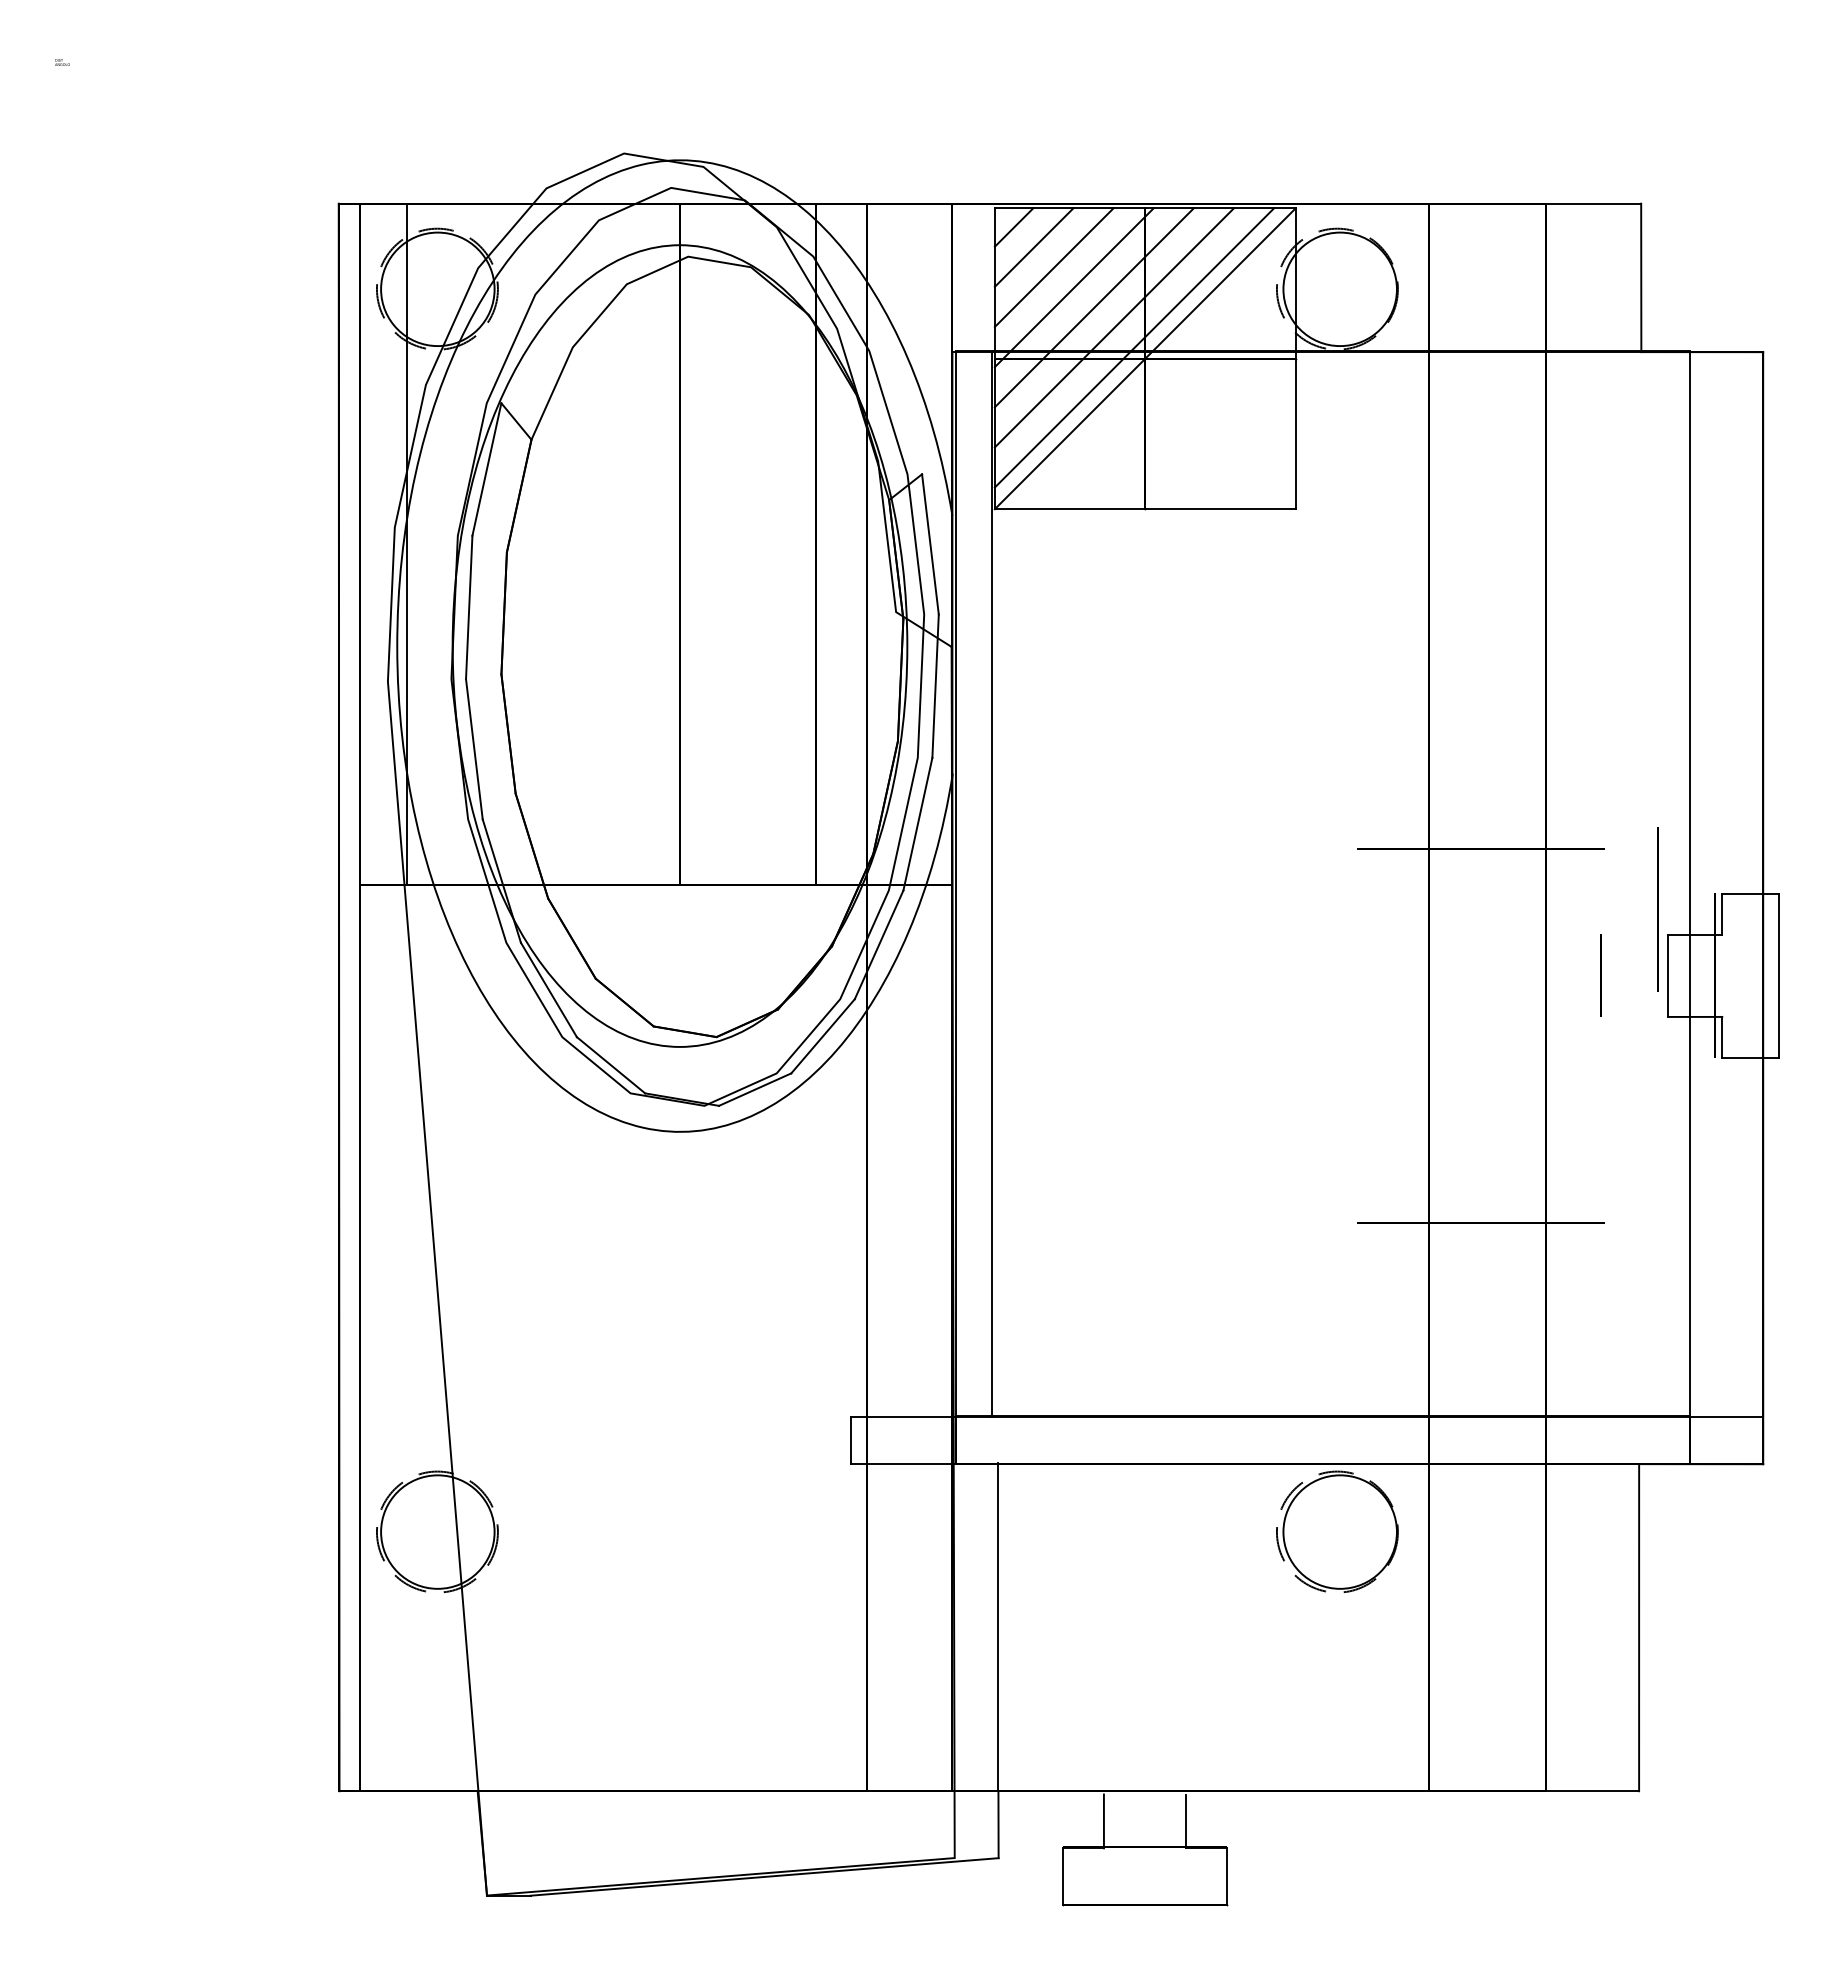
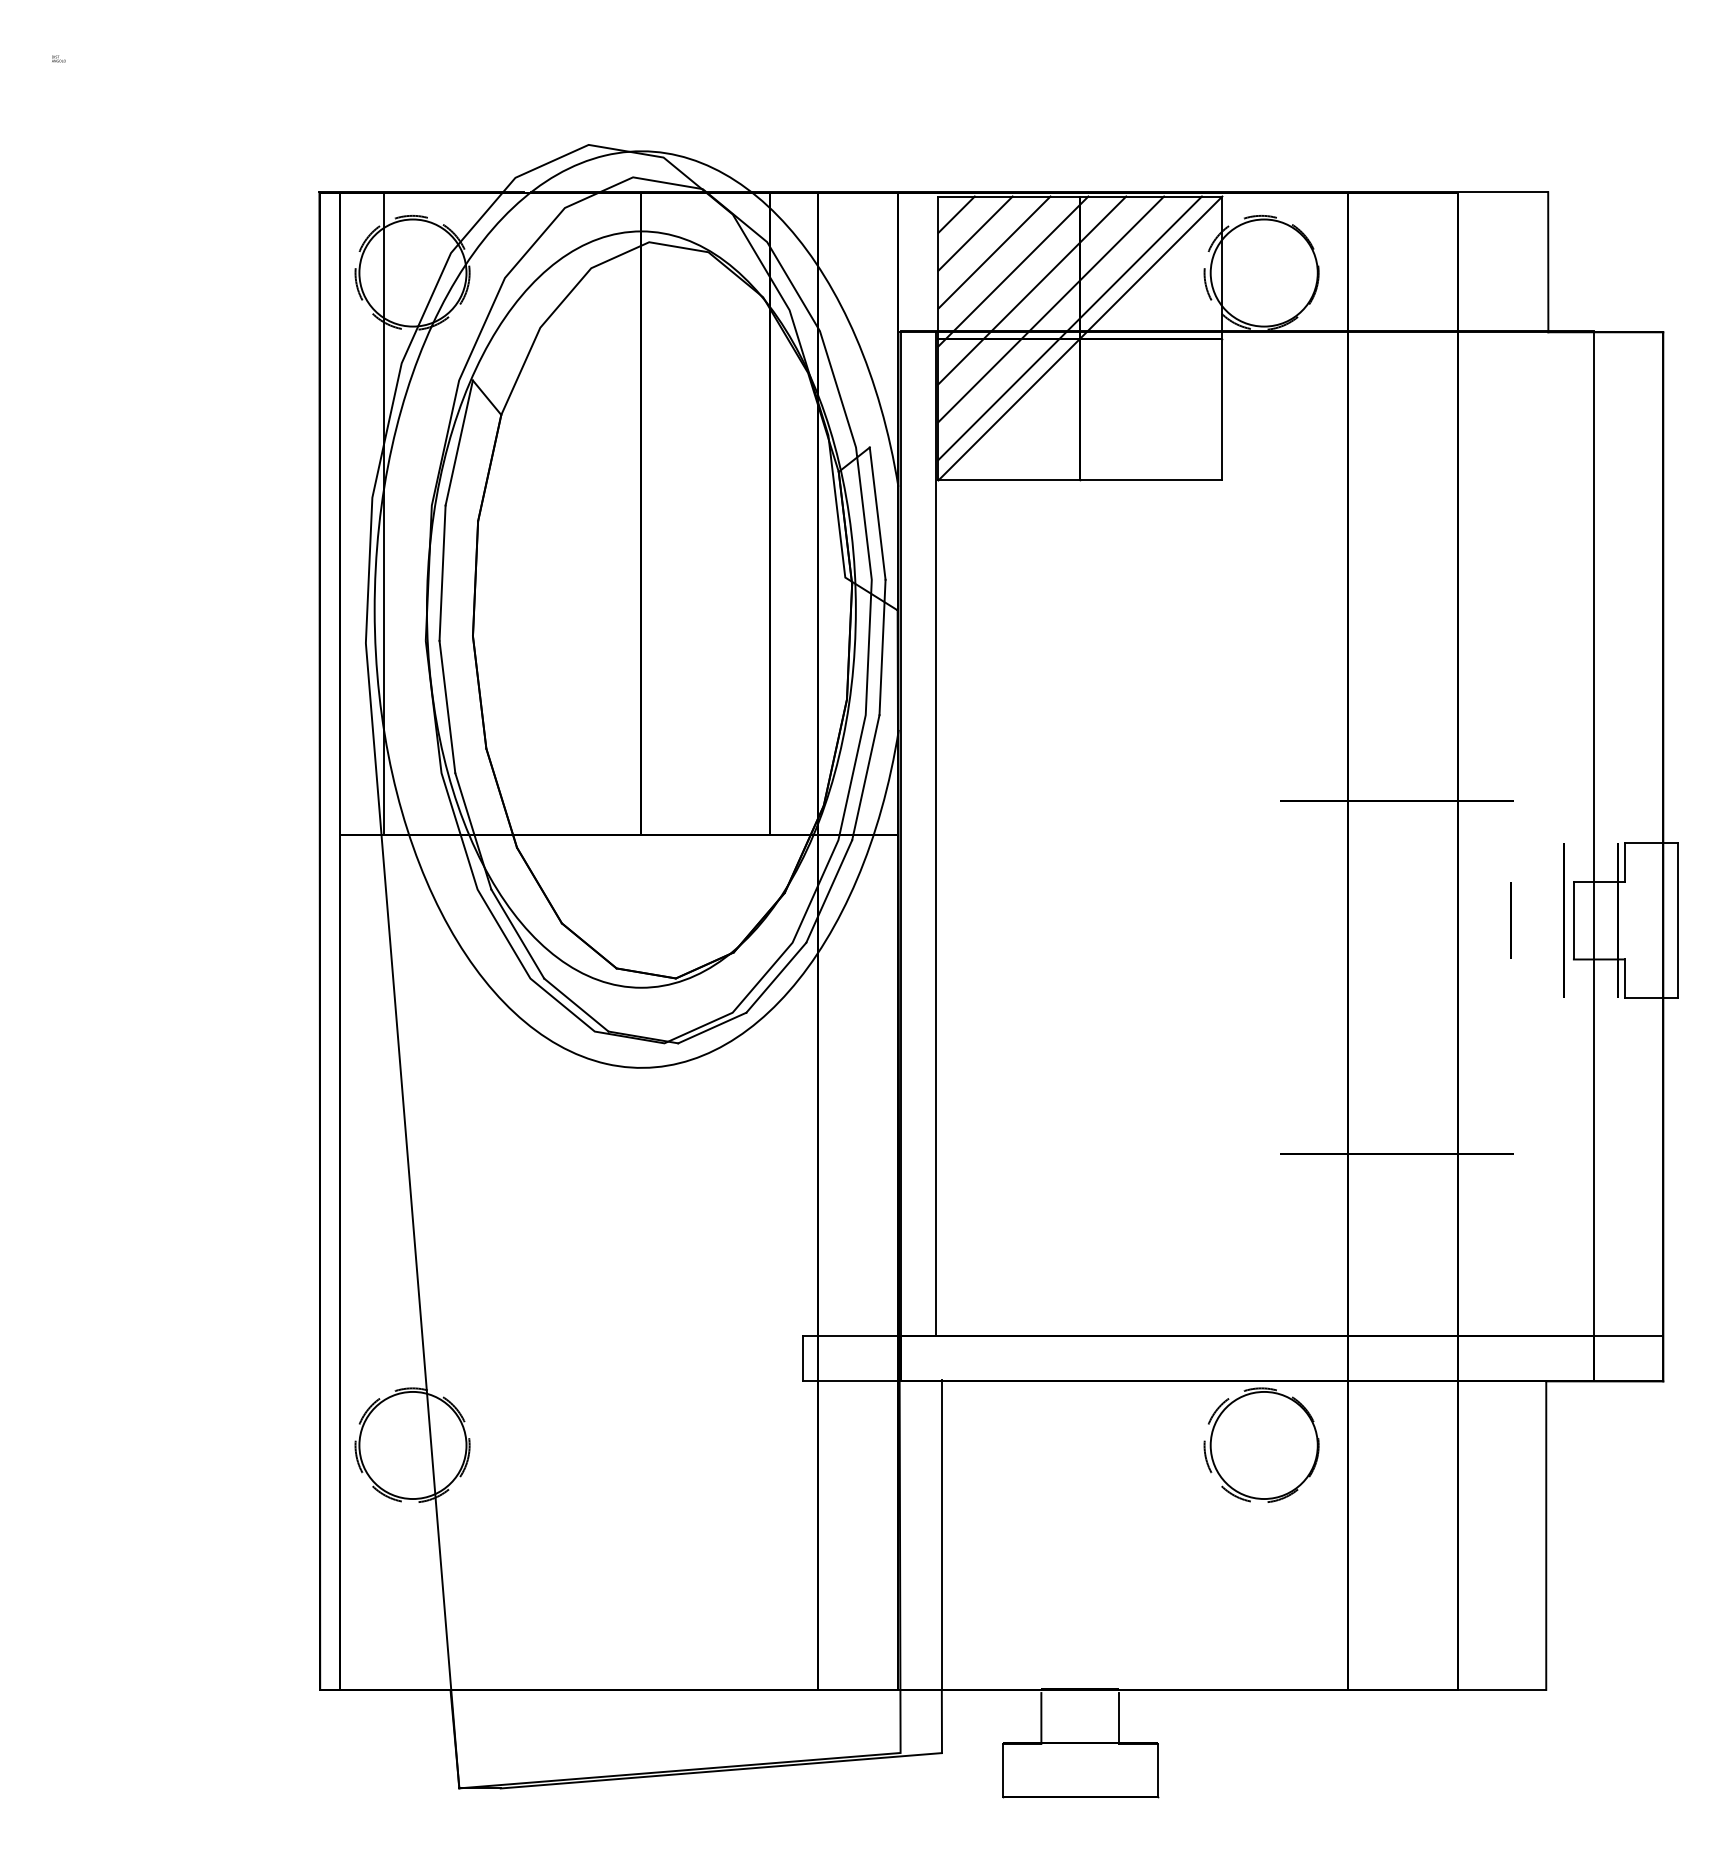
line: (1657, 909) -> (1563, 920), moved

